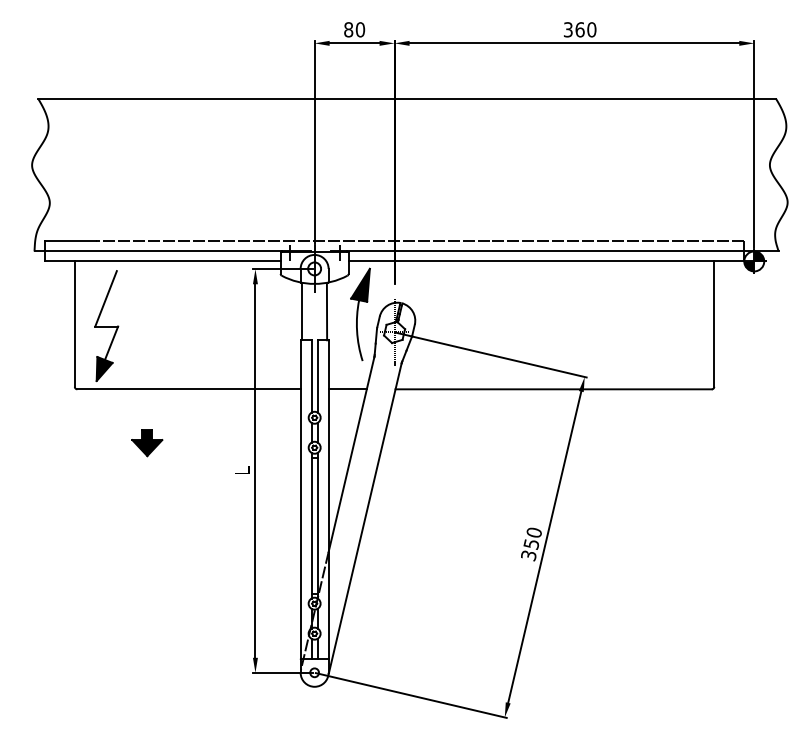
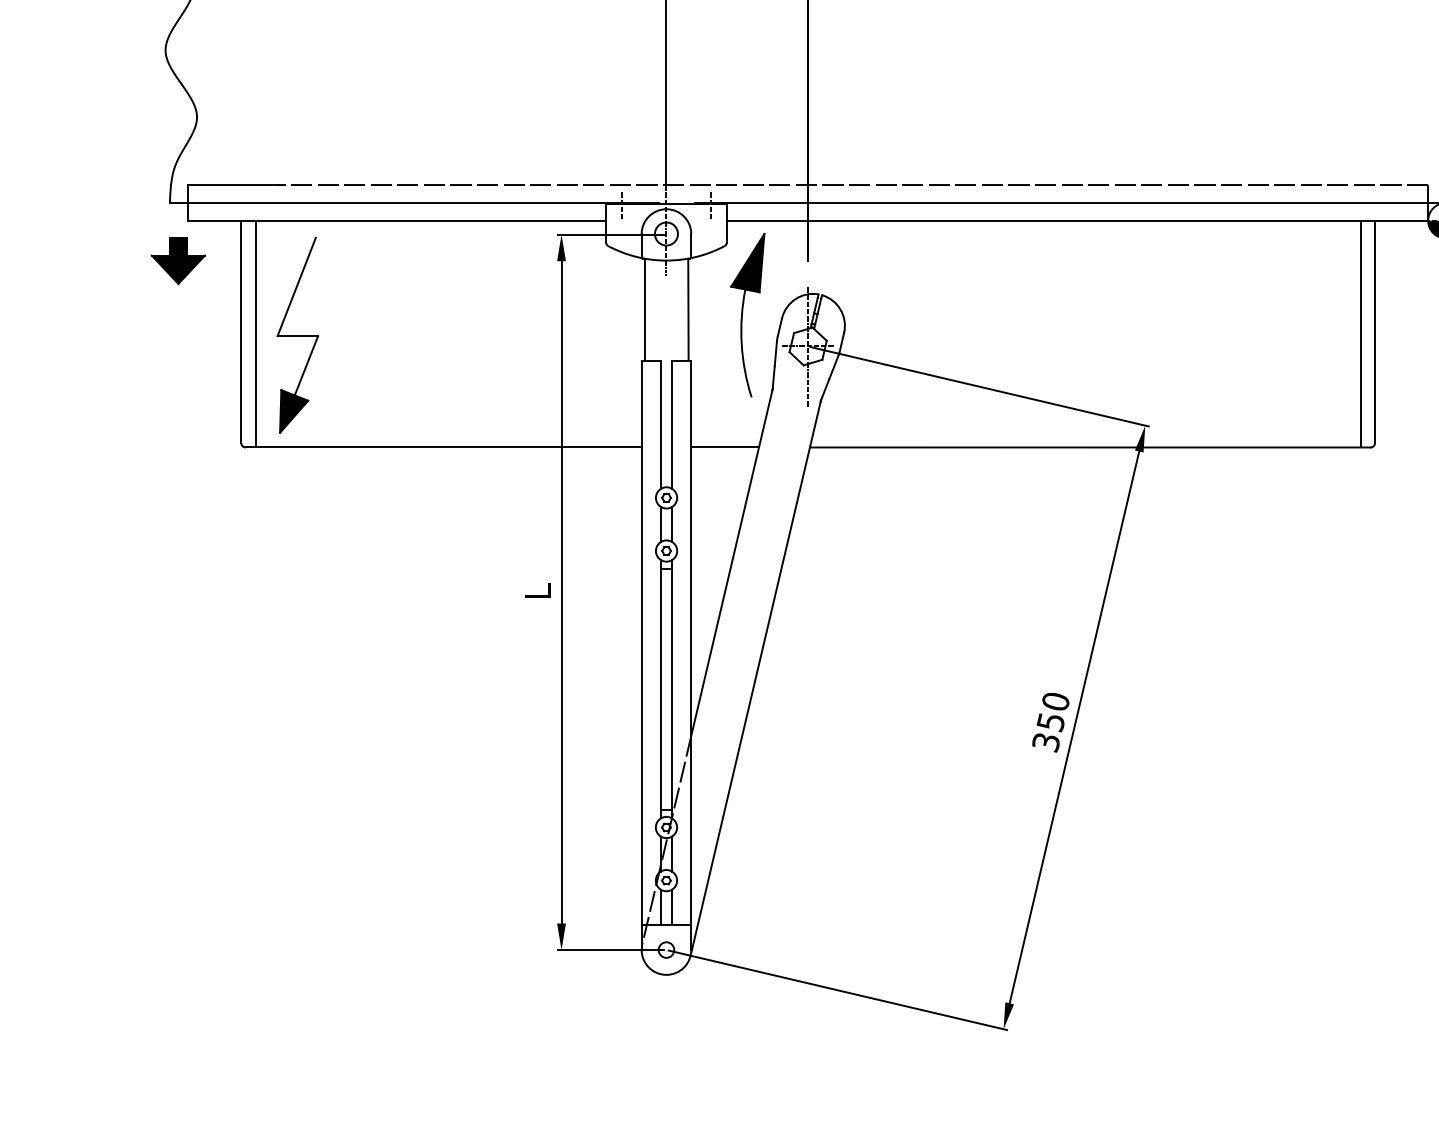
line: (82, 325) -> (254, 334), added
line: (706, 325) -> (1361, 334), added
part: (147, 443) -> (178, 261), moved

